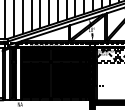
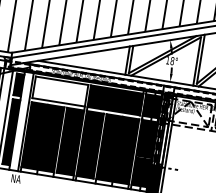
fill: (36, 54) -> (61, 90), removed

